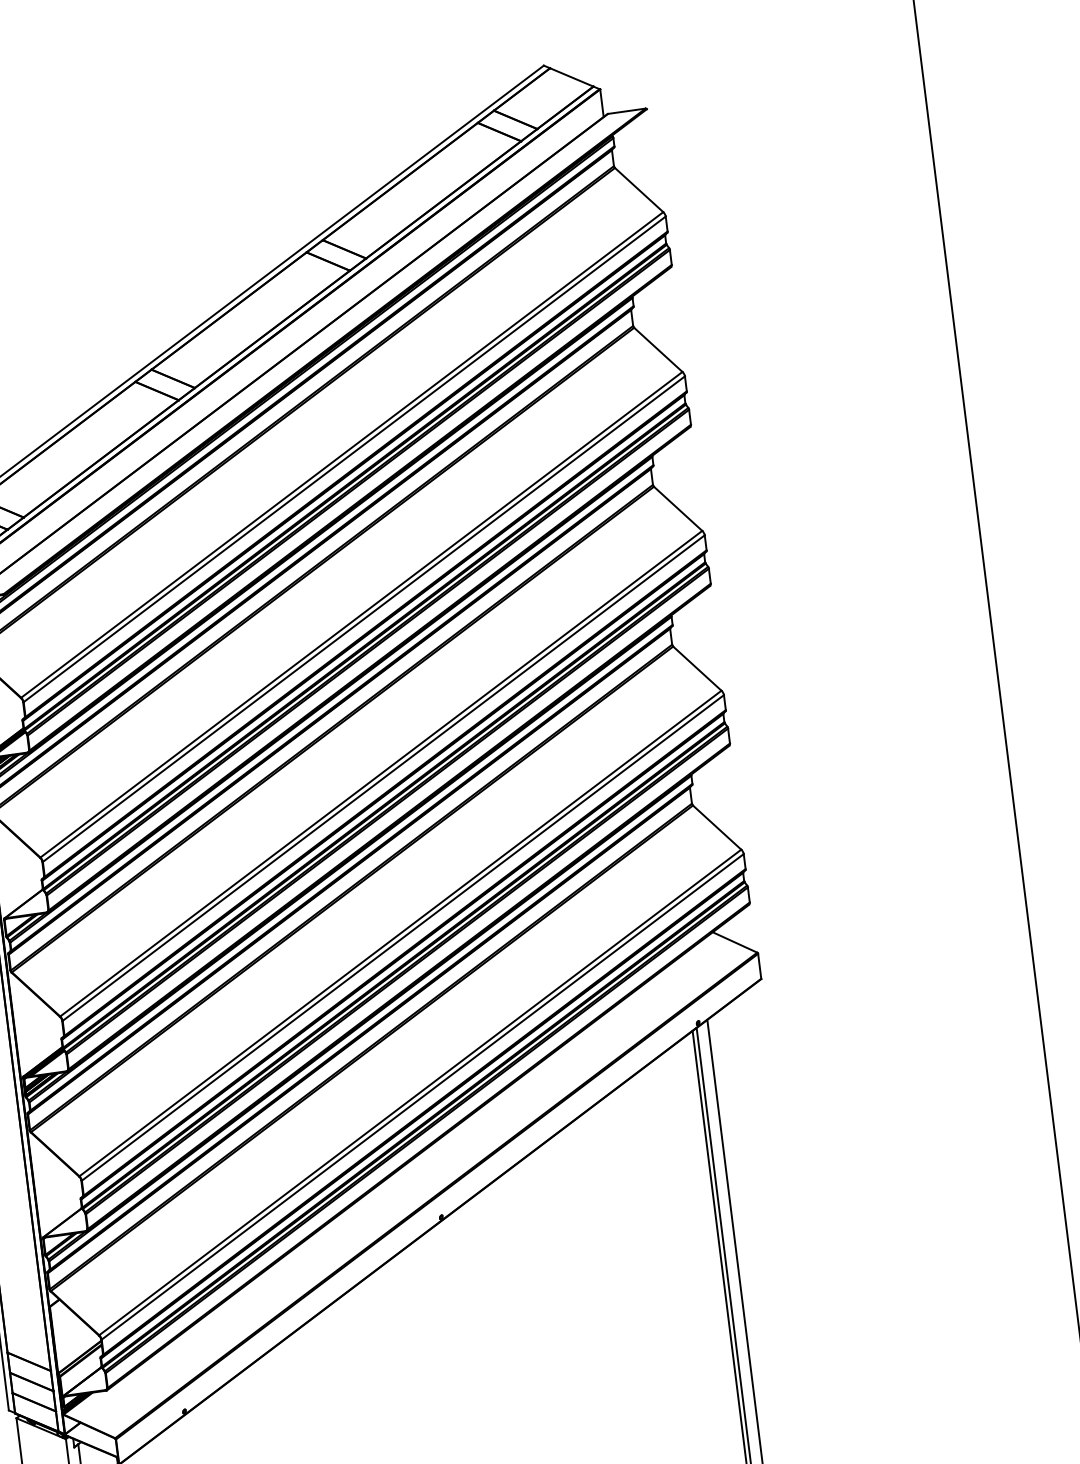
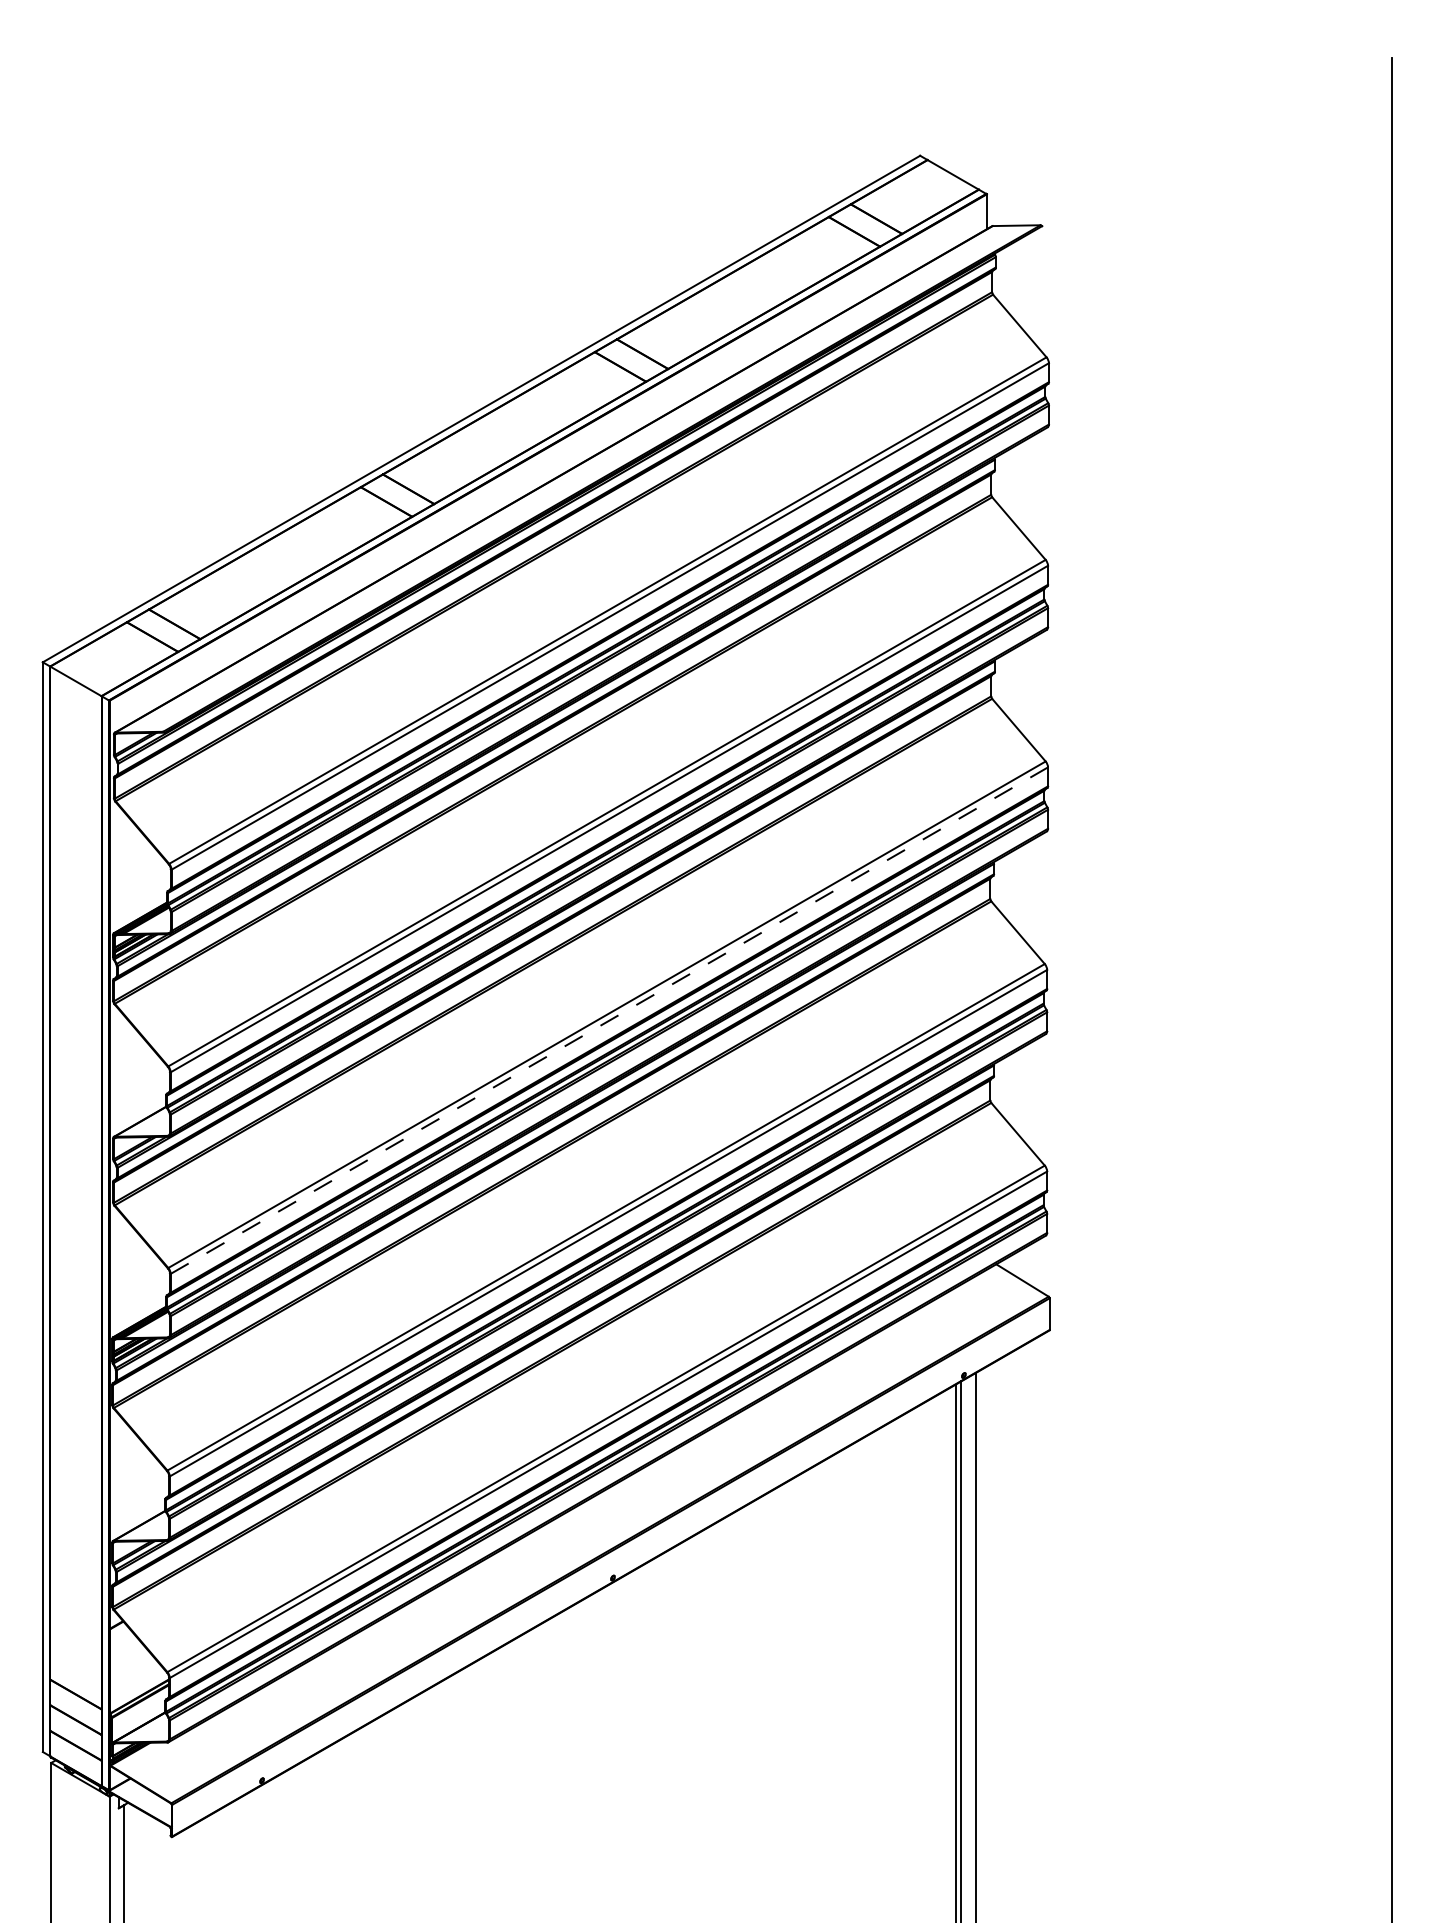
line: (383, 777) -> (609, 1020), solid -> dashed

